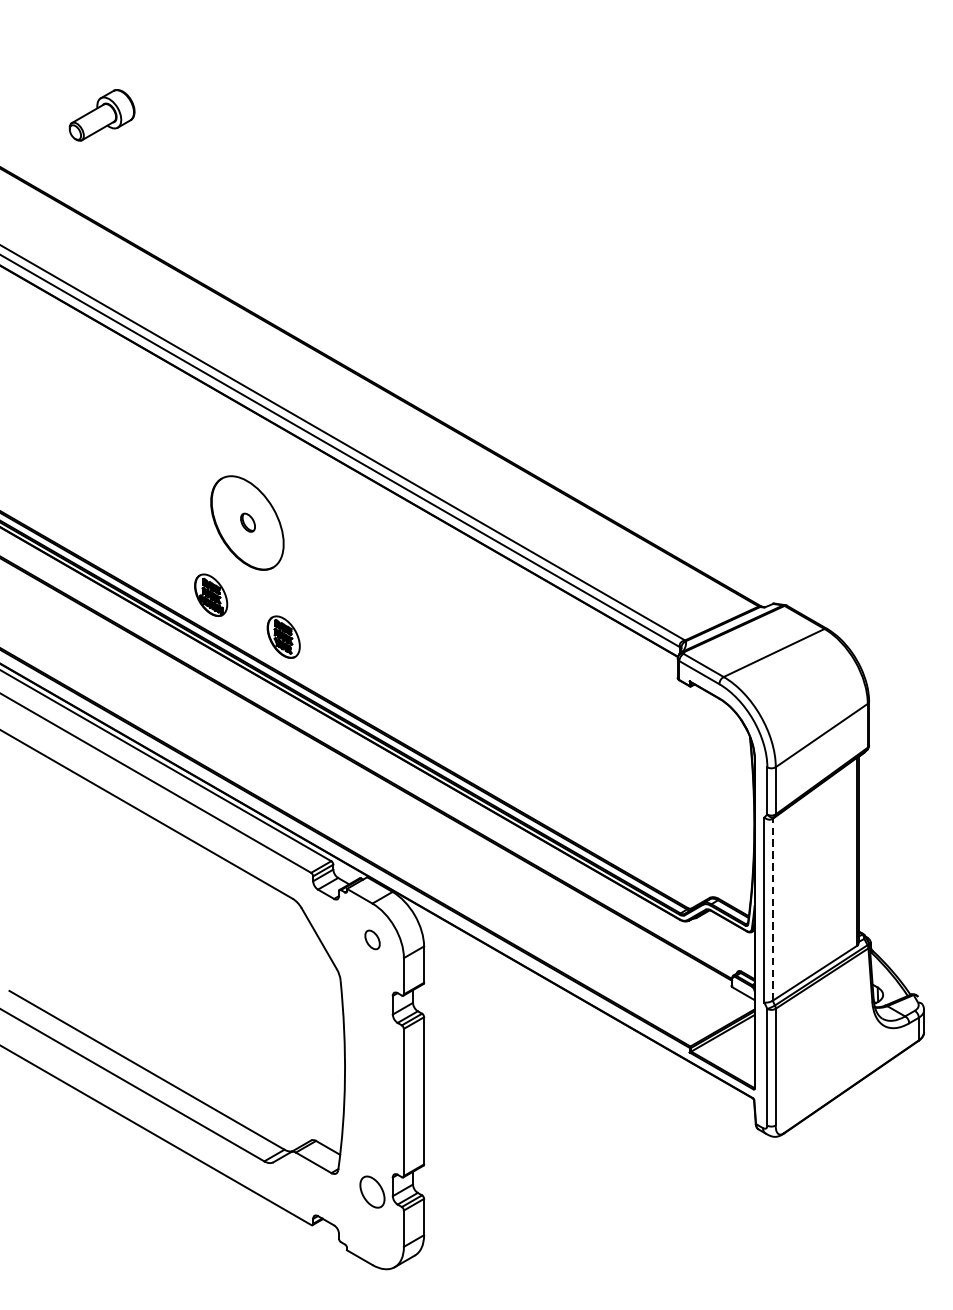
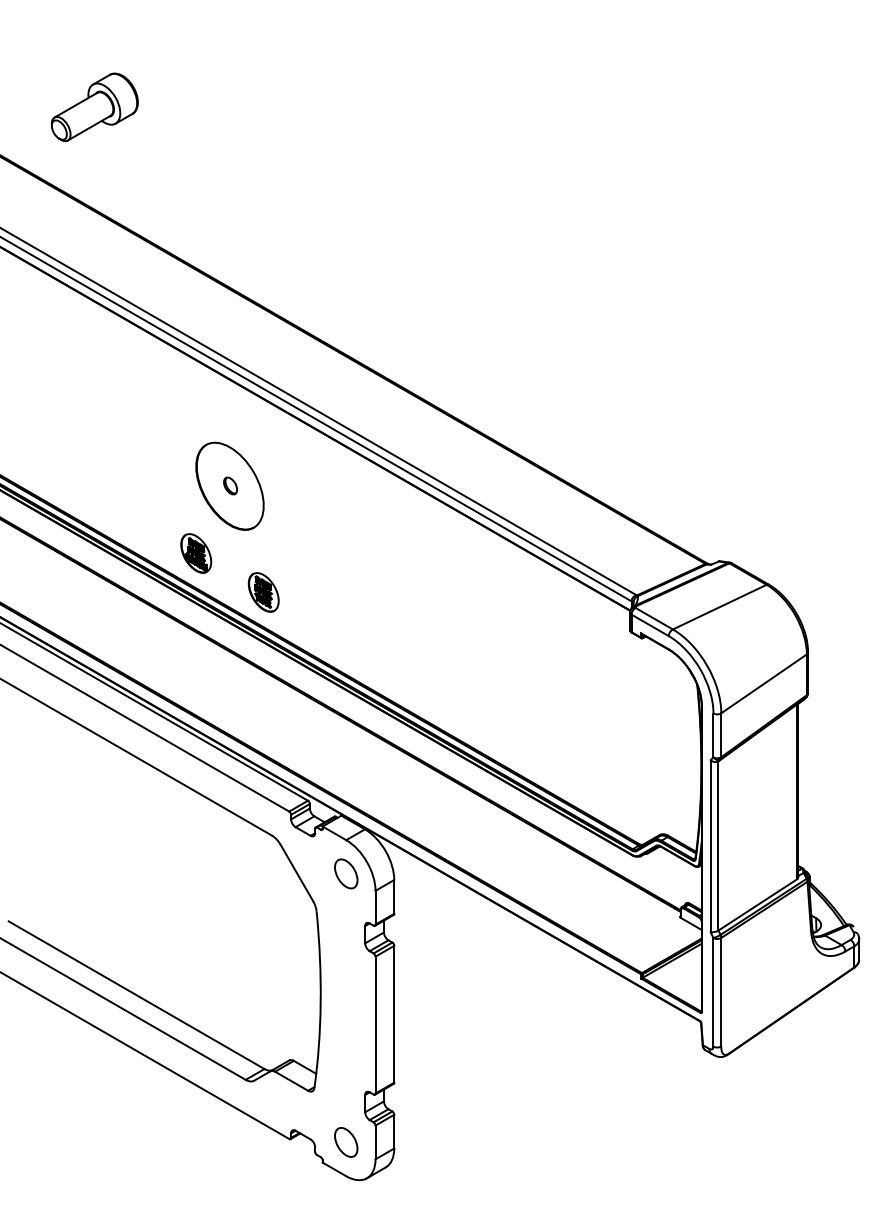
part: (101, 114) -> (94, 106), size x1.43
line: (772, 909) -> (718, 845), dashed -> solid
part: (372, 939) -> (346, 873), size x1.67
part: (372, 1192) -> (346, 1142), moved

